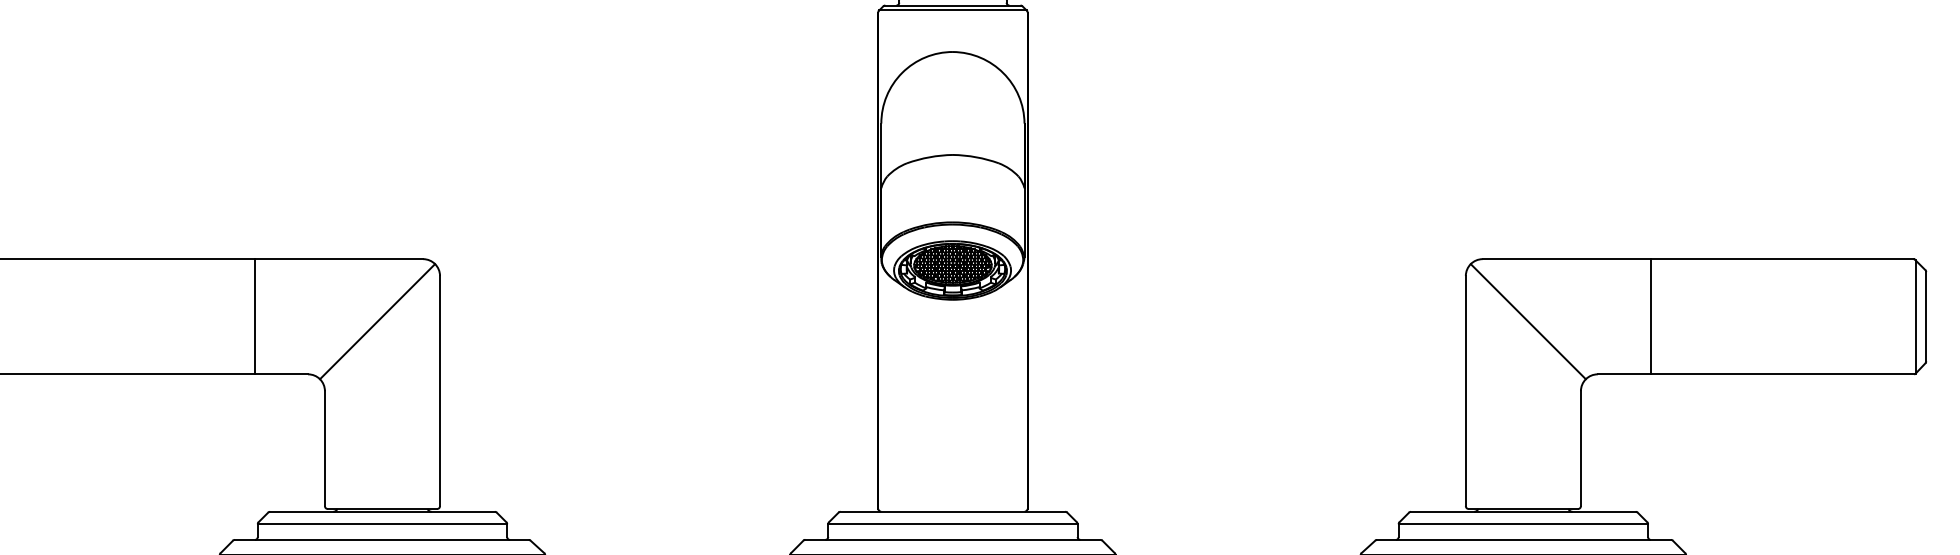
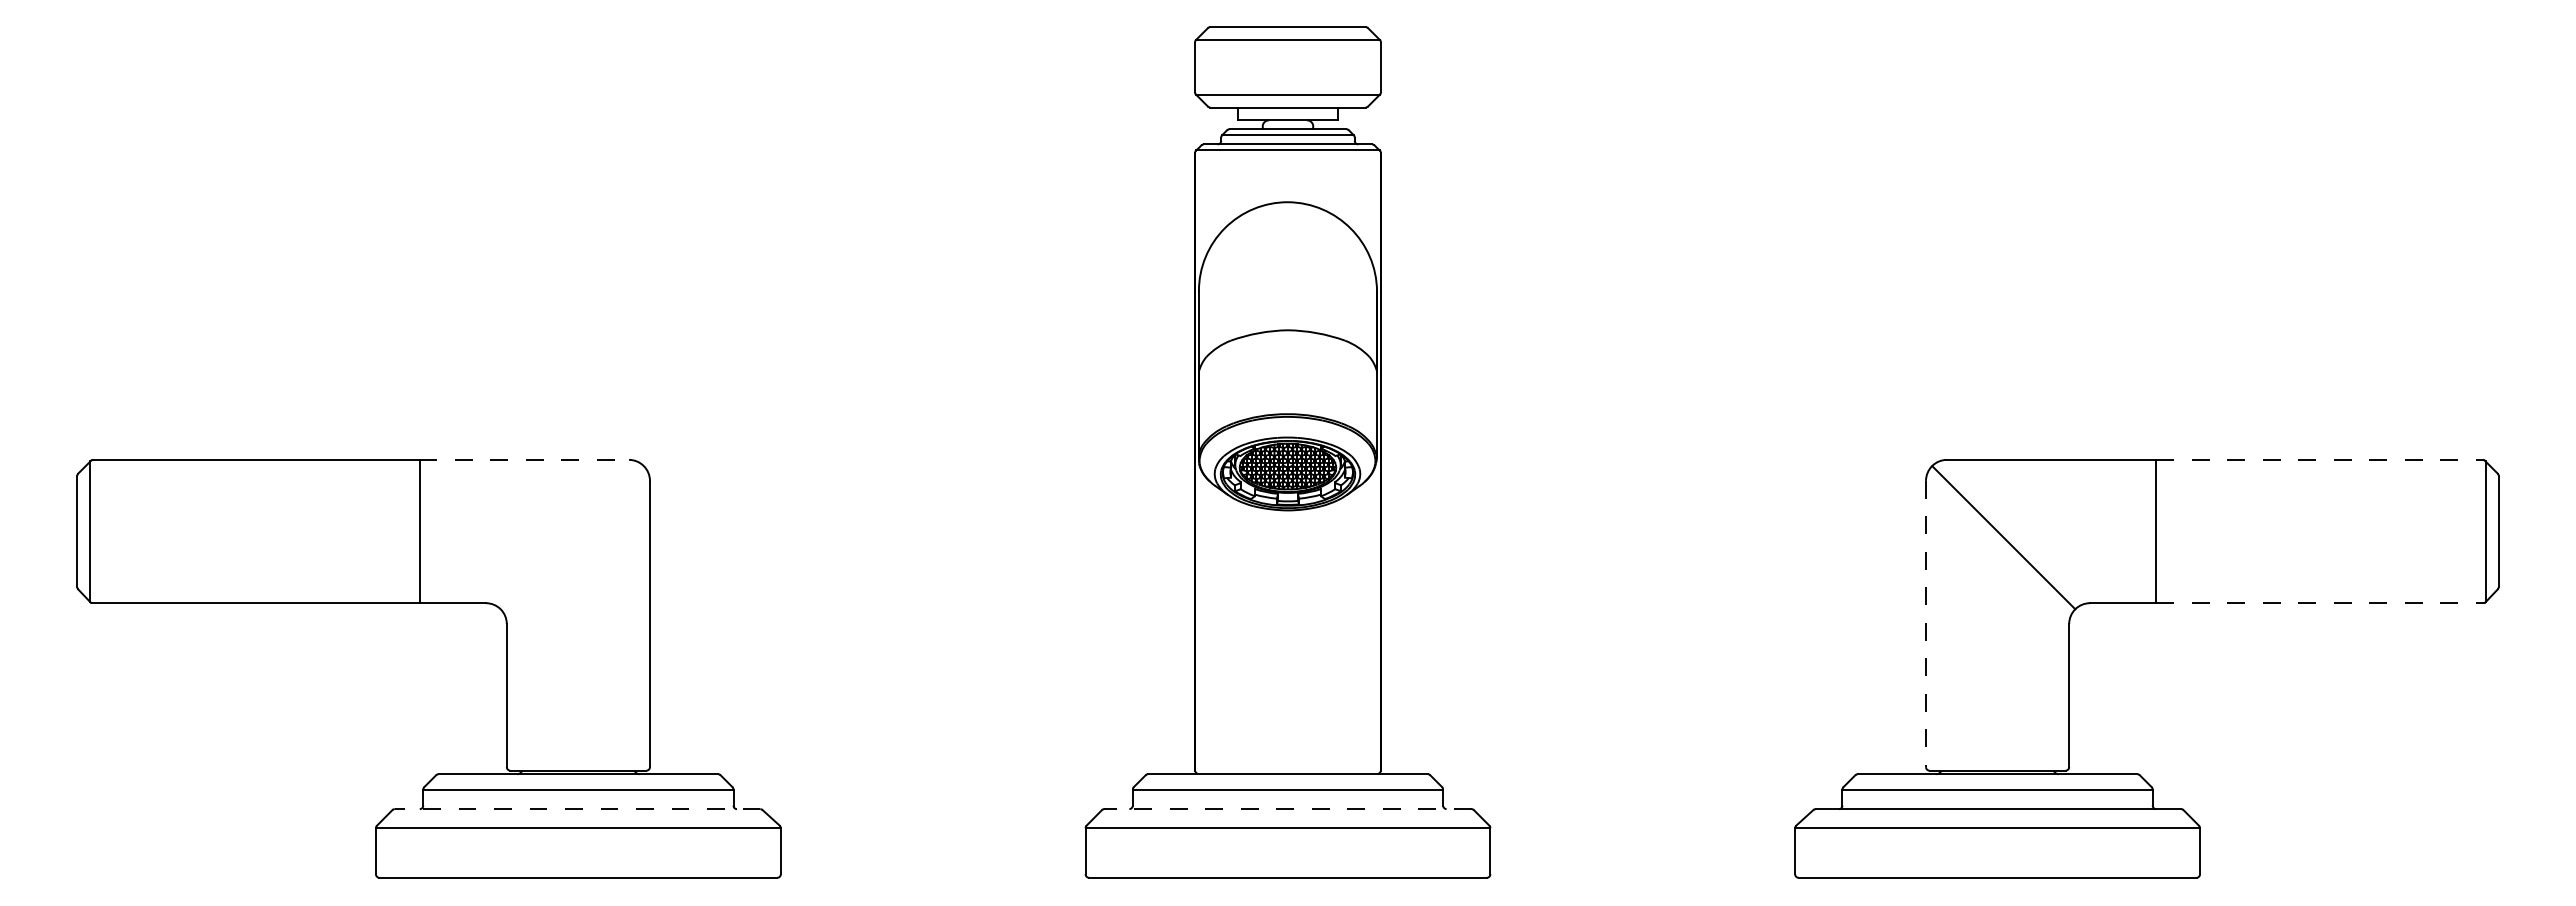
line: (339, 258) -> (524, 459), solid -> dashed
line: (1782, 258) -> (2320, 459), solid -> dashed
line: (376, 321) -> (571, 537), removed
line: (1782, 374) -> (2320, 603), solid -> dashed
line: (1466, 391) -> (1926, 624), solid -> dashed
line: (381, 540) -> (577, 809), solid -> dashed
line: (952, 540) -> (1287, 809), solid -> dashed

